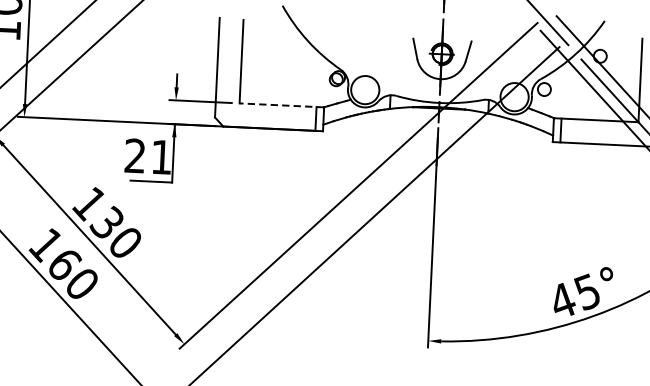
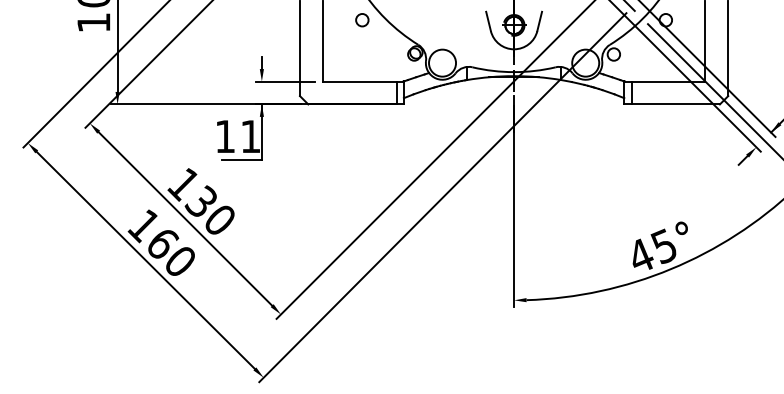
circle: (283, 41) -> (362, 20), added
line: (280, 105) -> (362, 81), dashed -> solid
text: (134, 154) -> (224, 135), 21 -> 11

